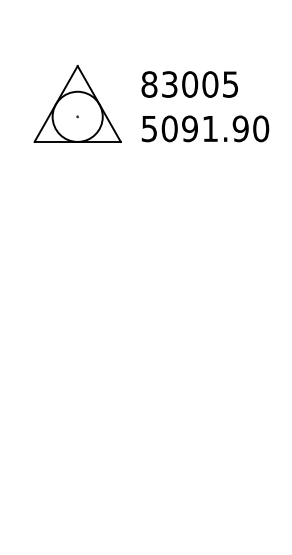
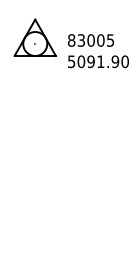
part: (76, 103) -> (34, 37), moved

